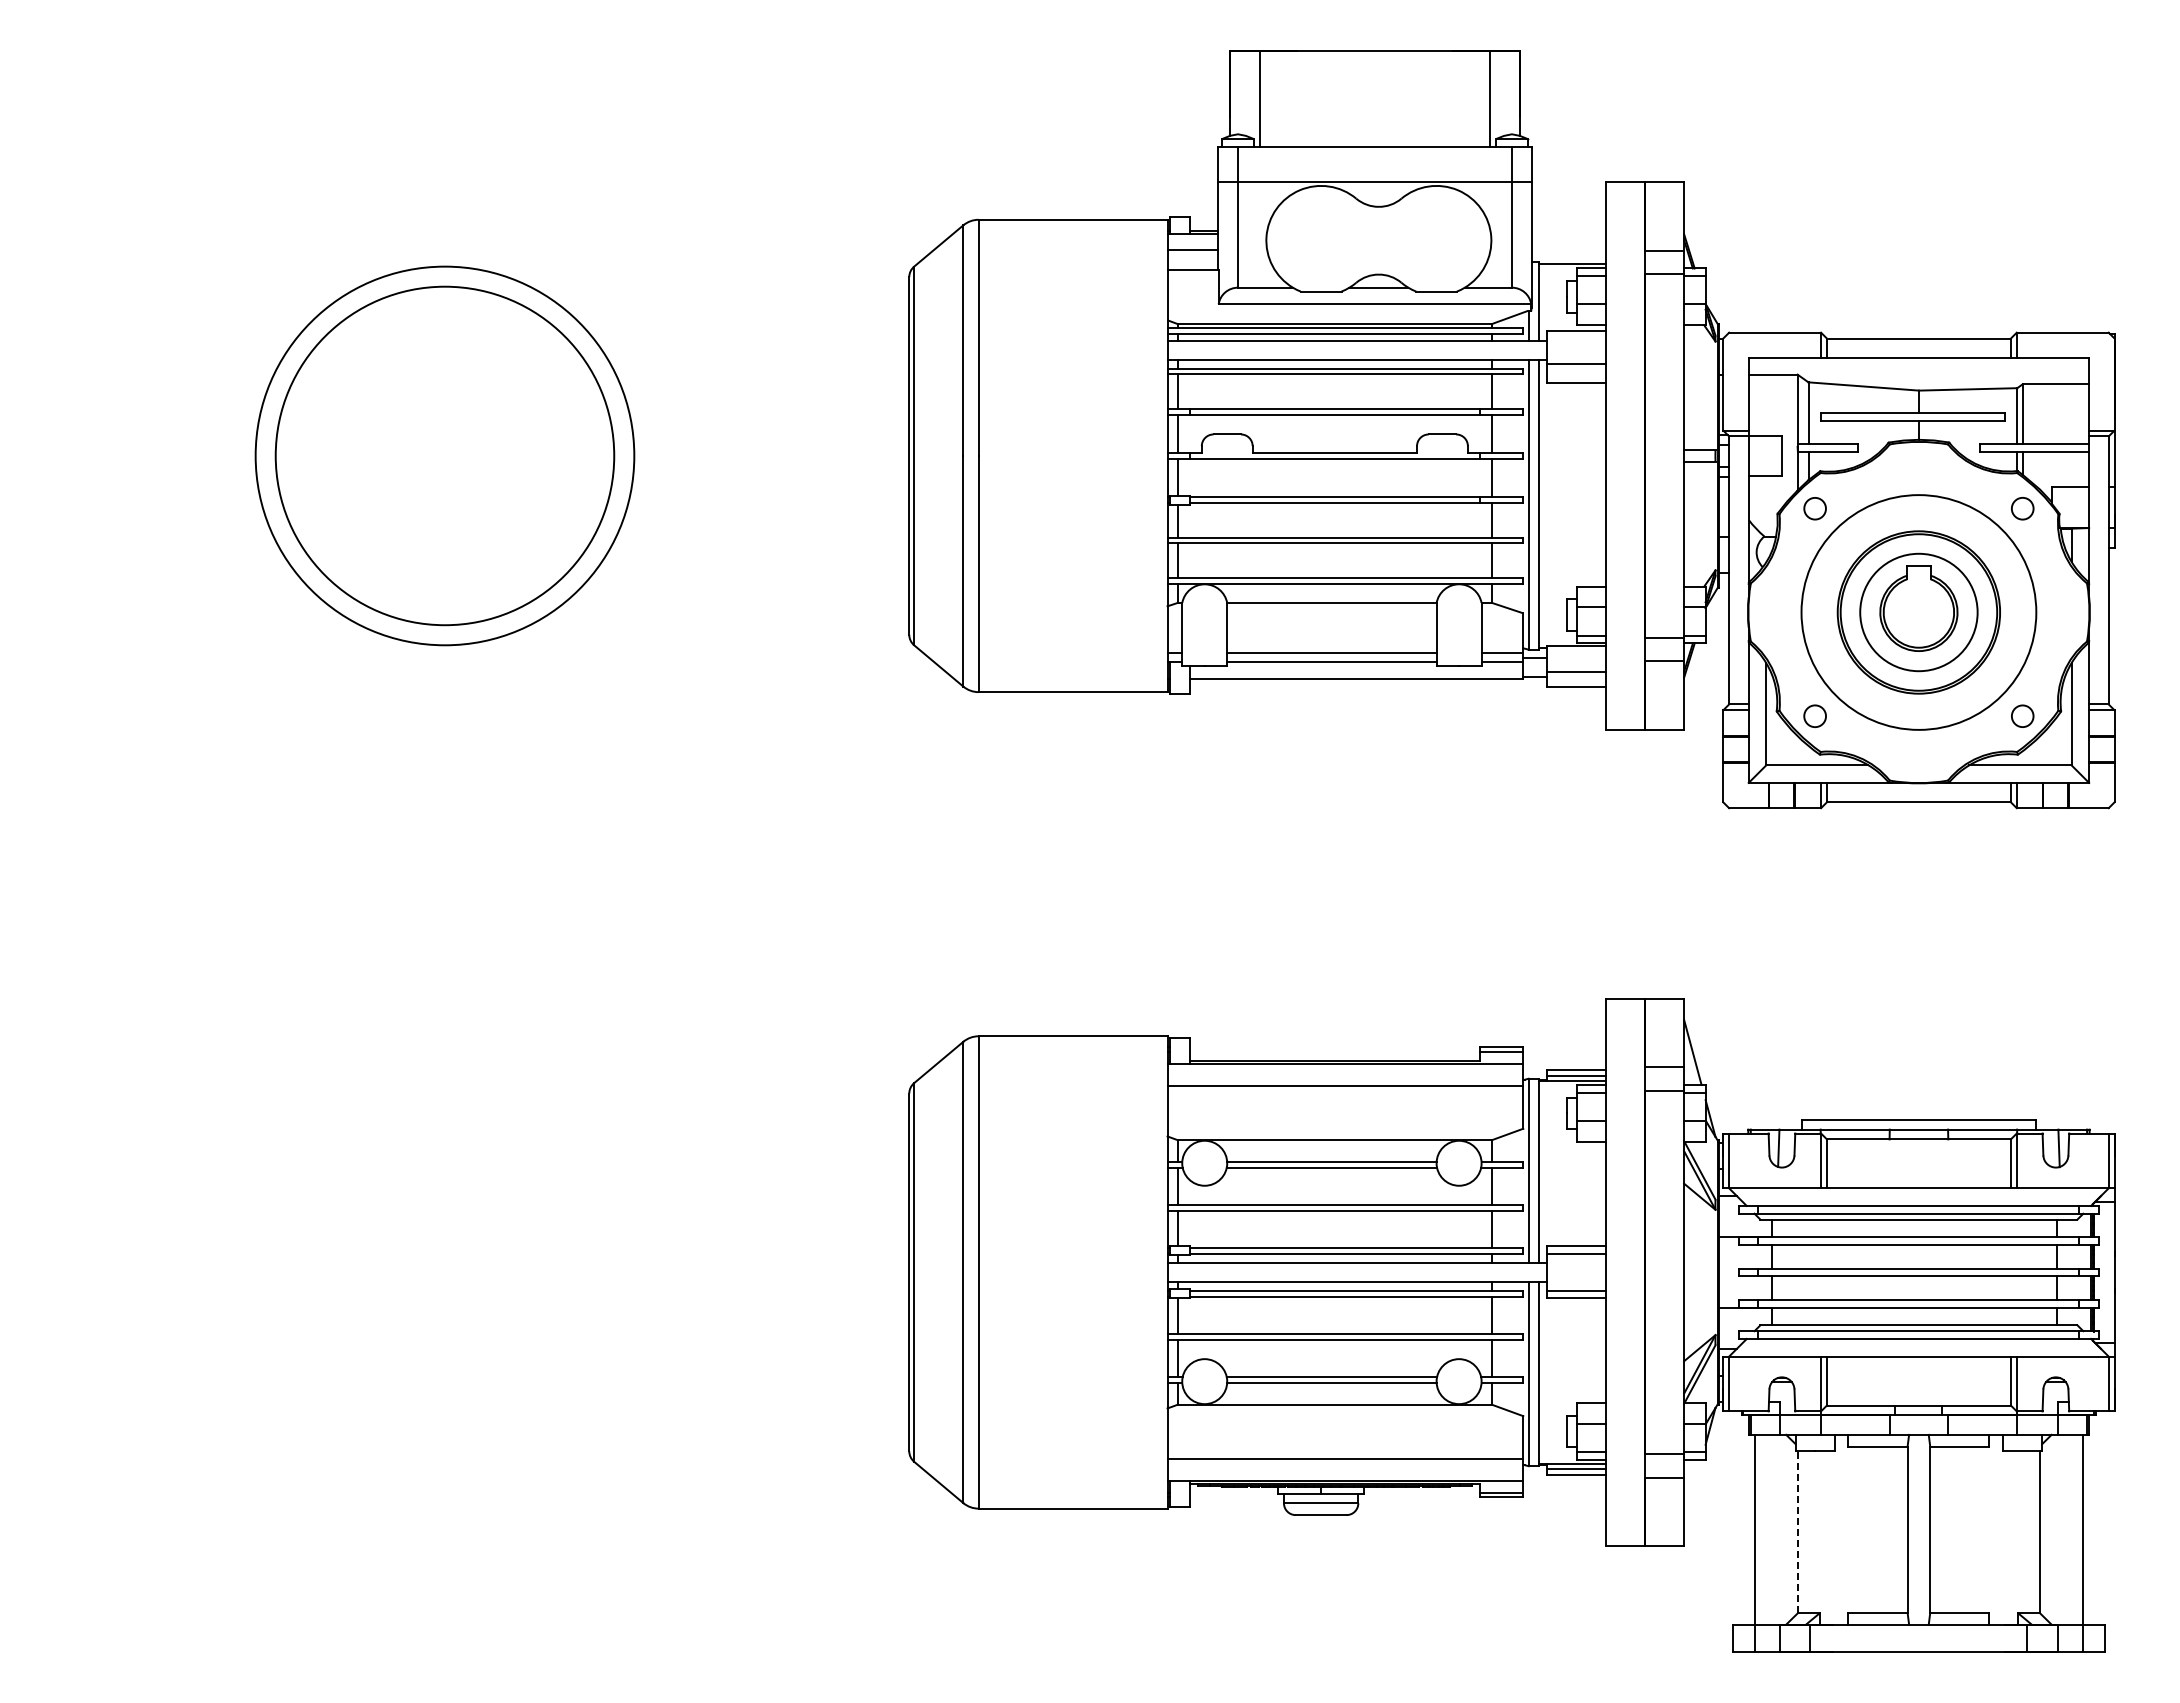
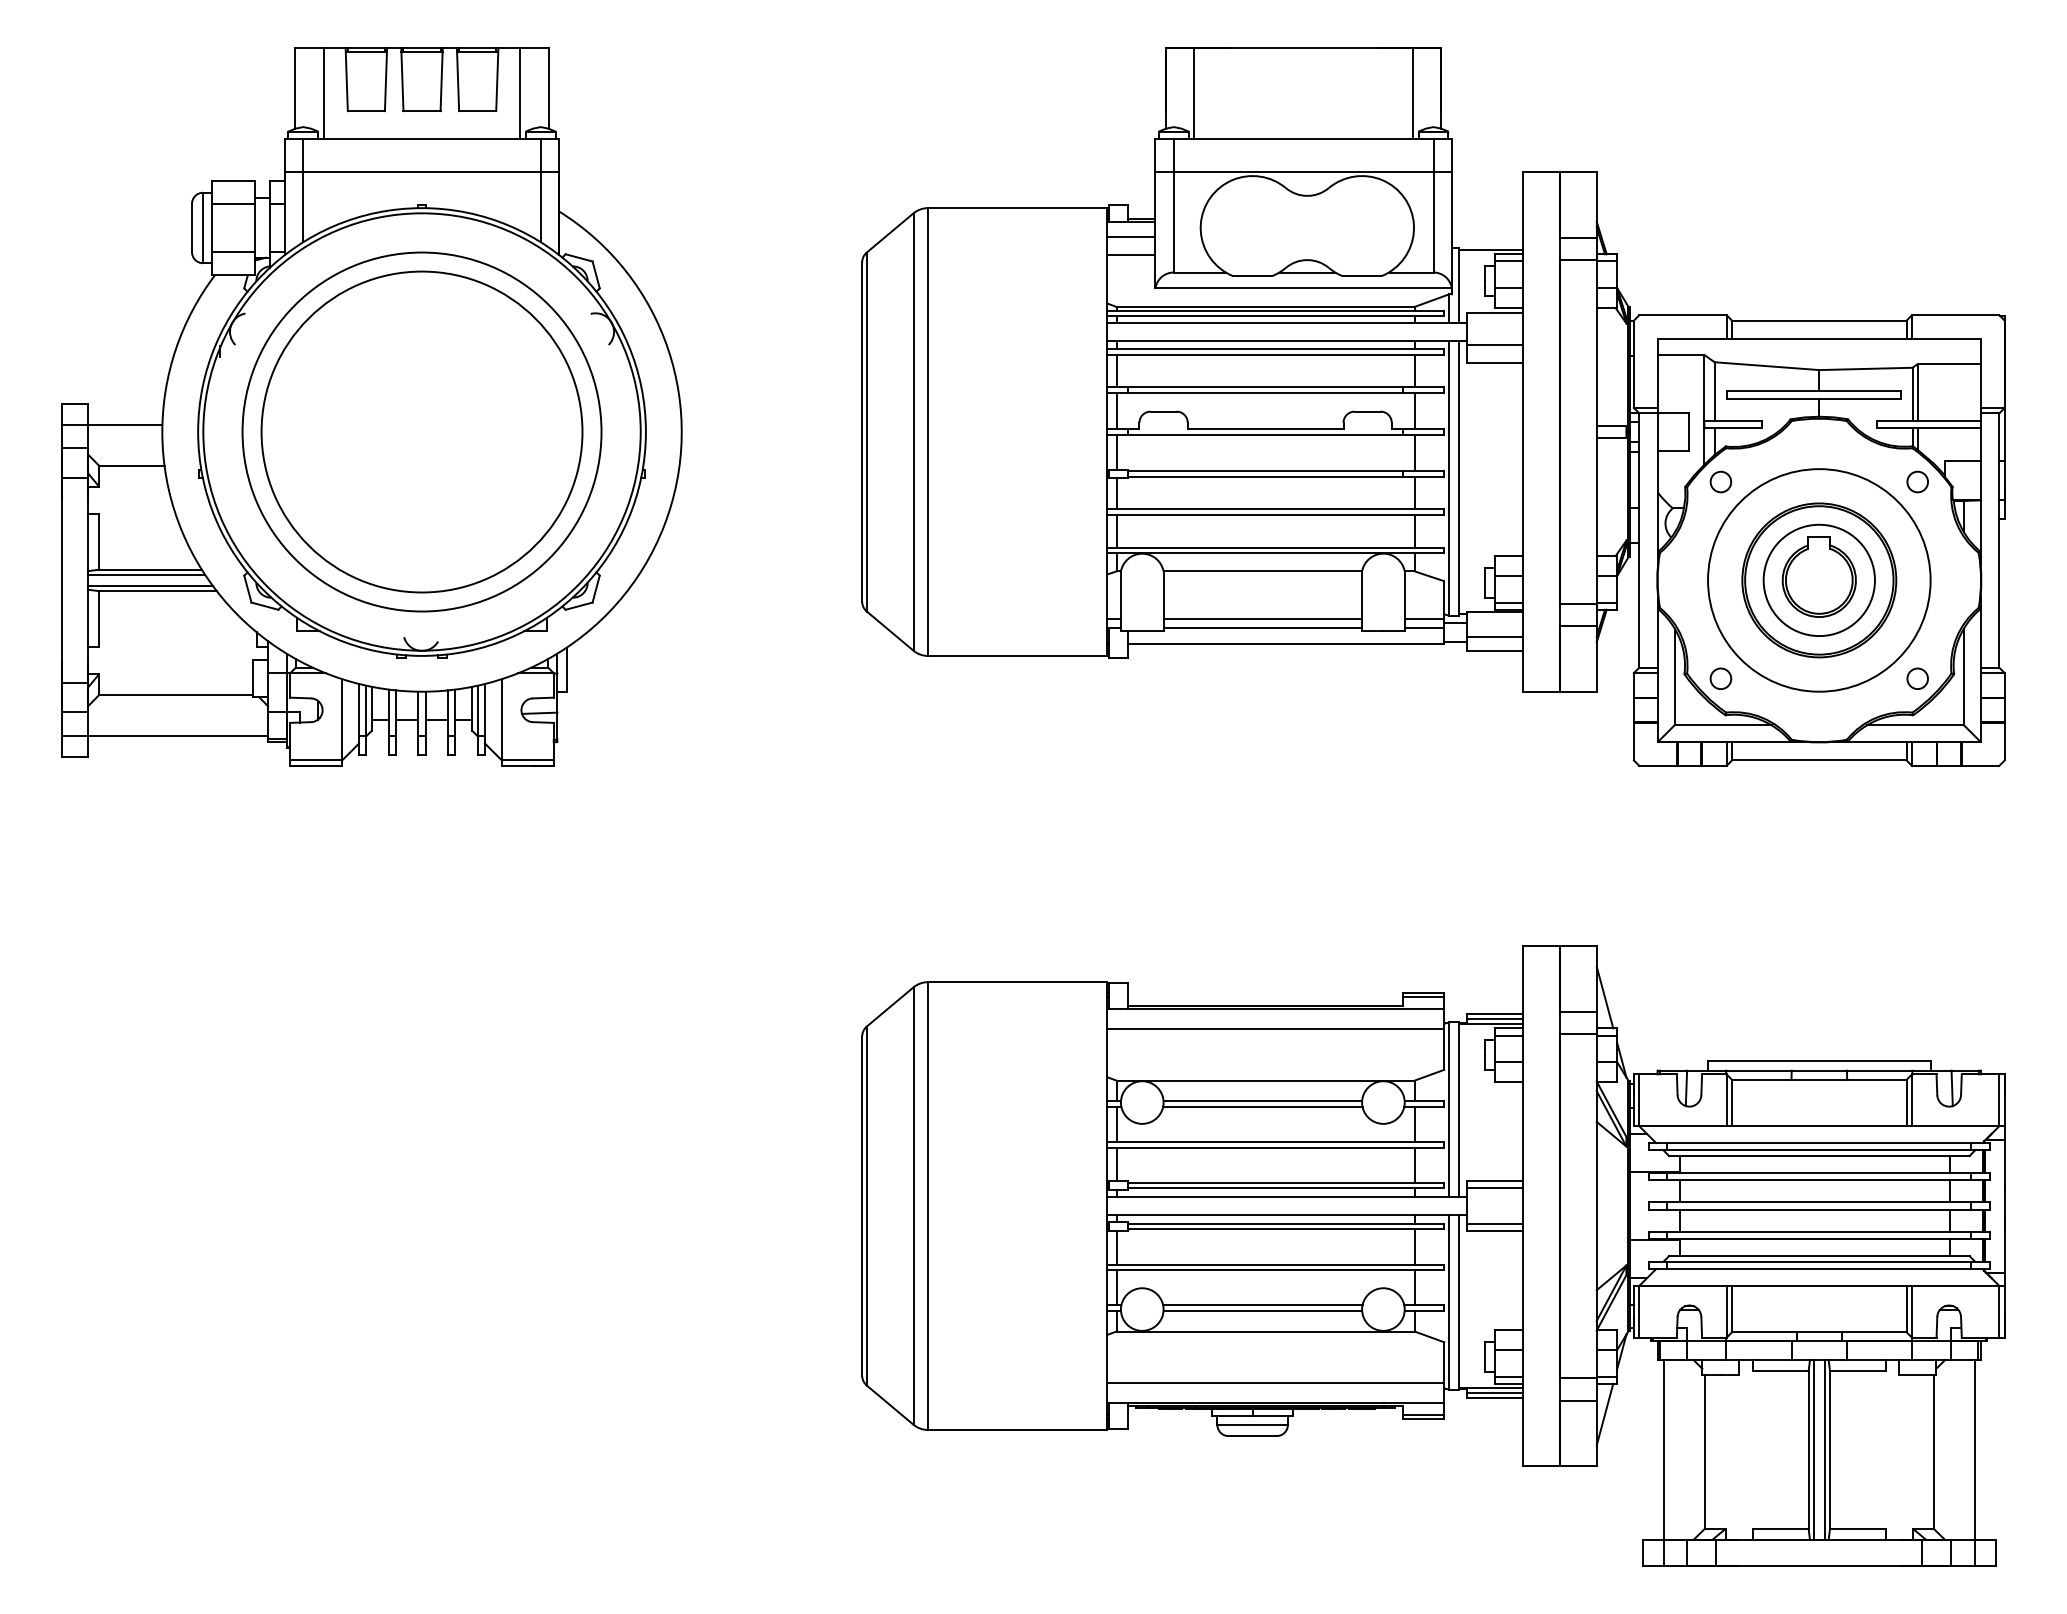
part: (391, 429) -> (371, 406), added
line: (1692, 1492) -> (1604, 1414), added
line: (1913, 1529) -> (1814, 1449), added
line: (1924, 1529) -> (1824, 1449), added
line: (1798, 1531) -> (1705, 1451), dashed -> solid

